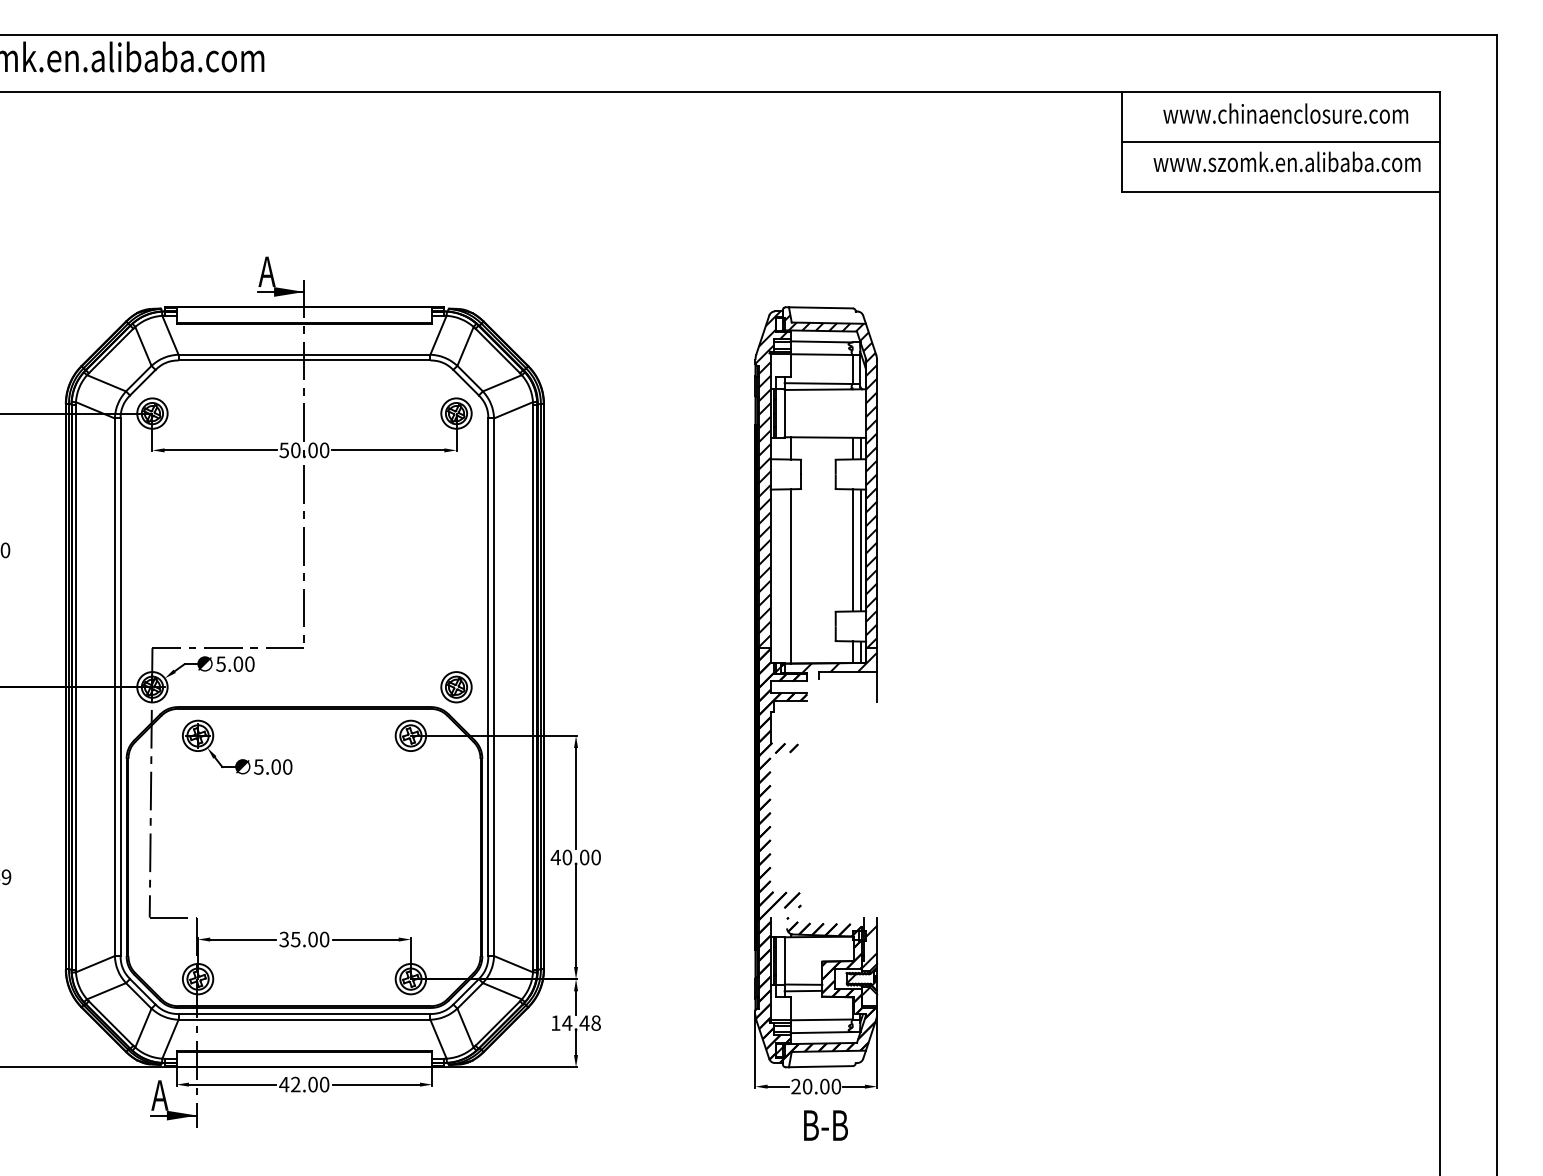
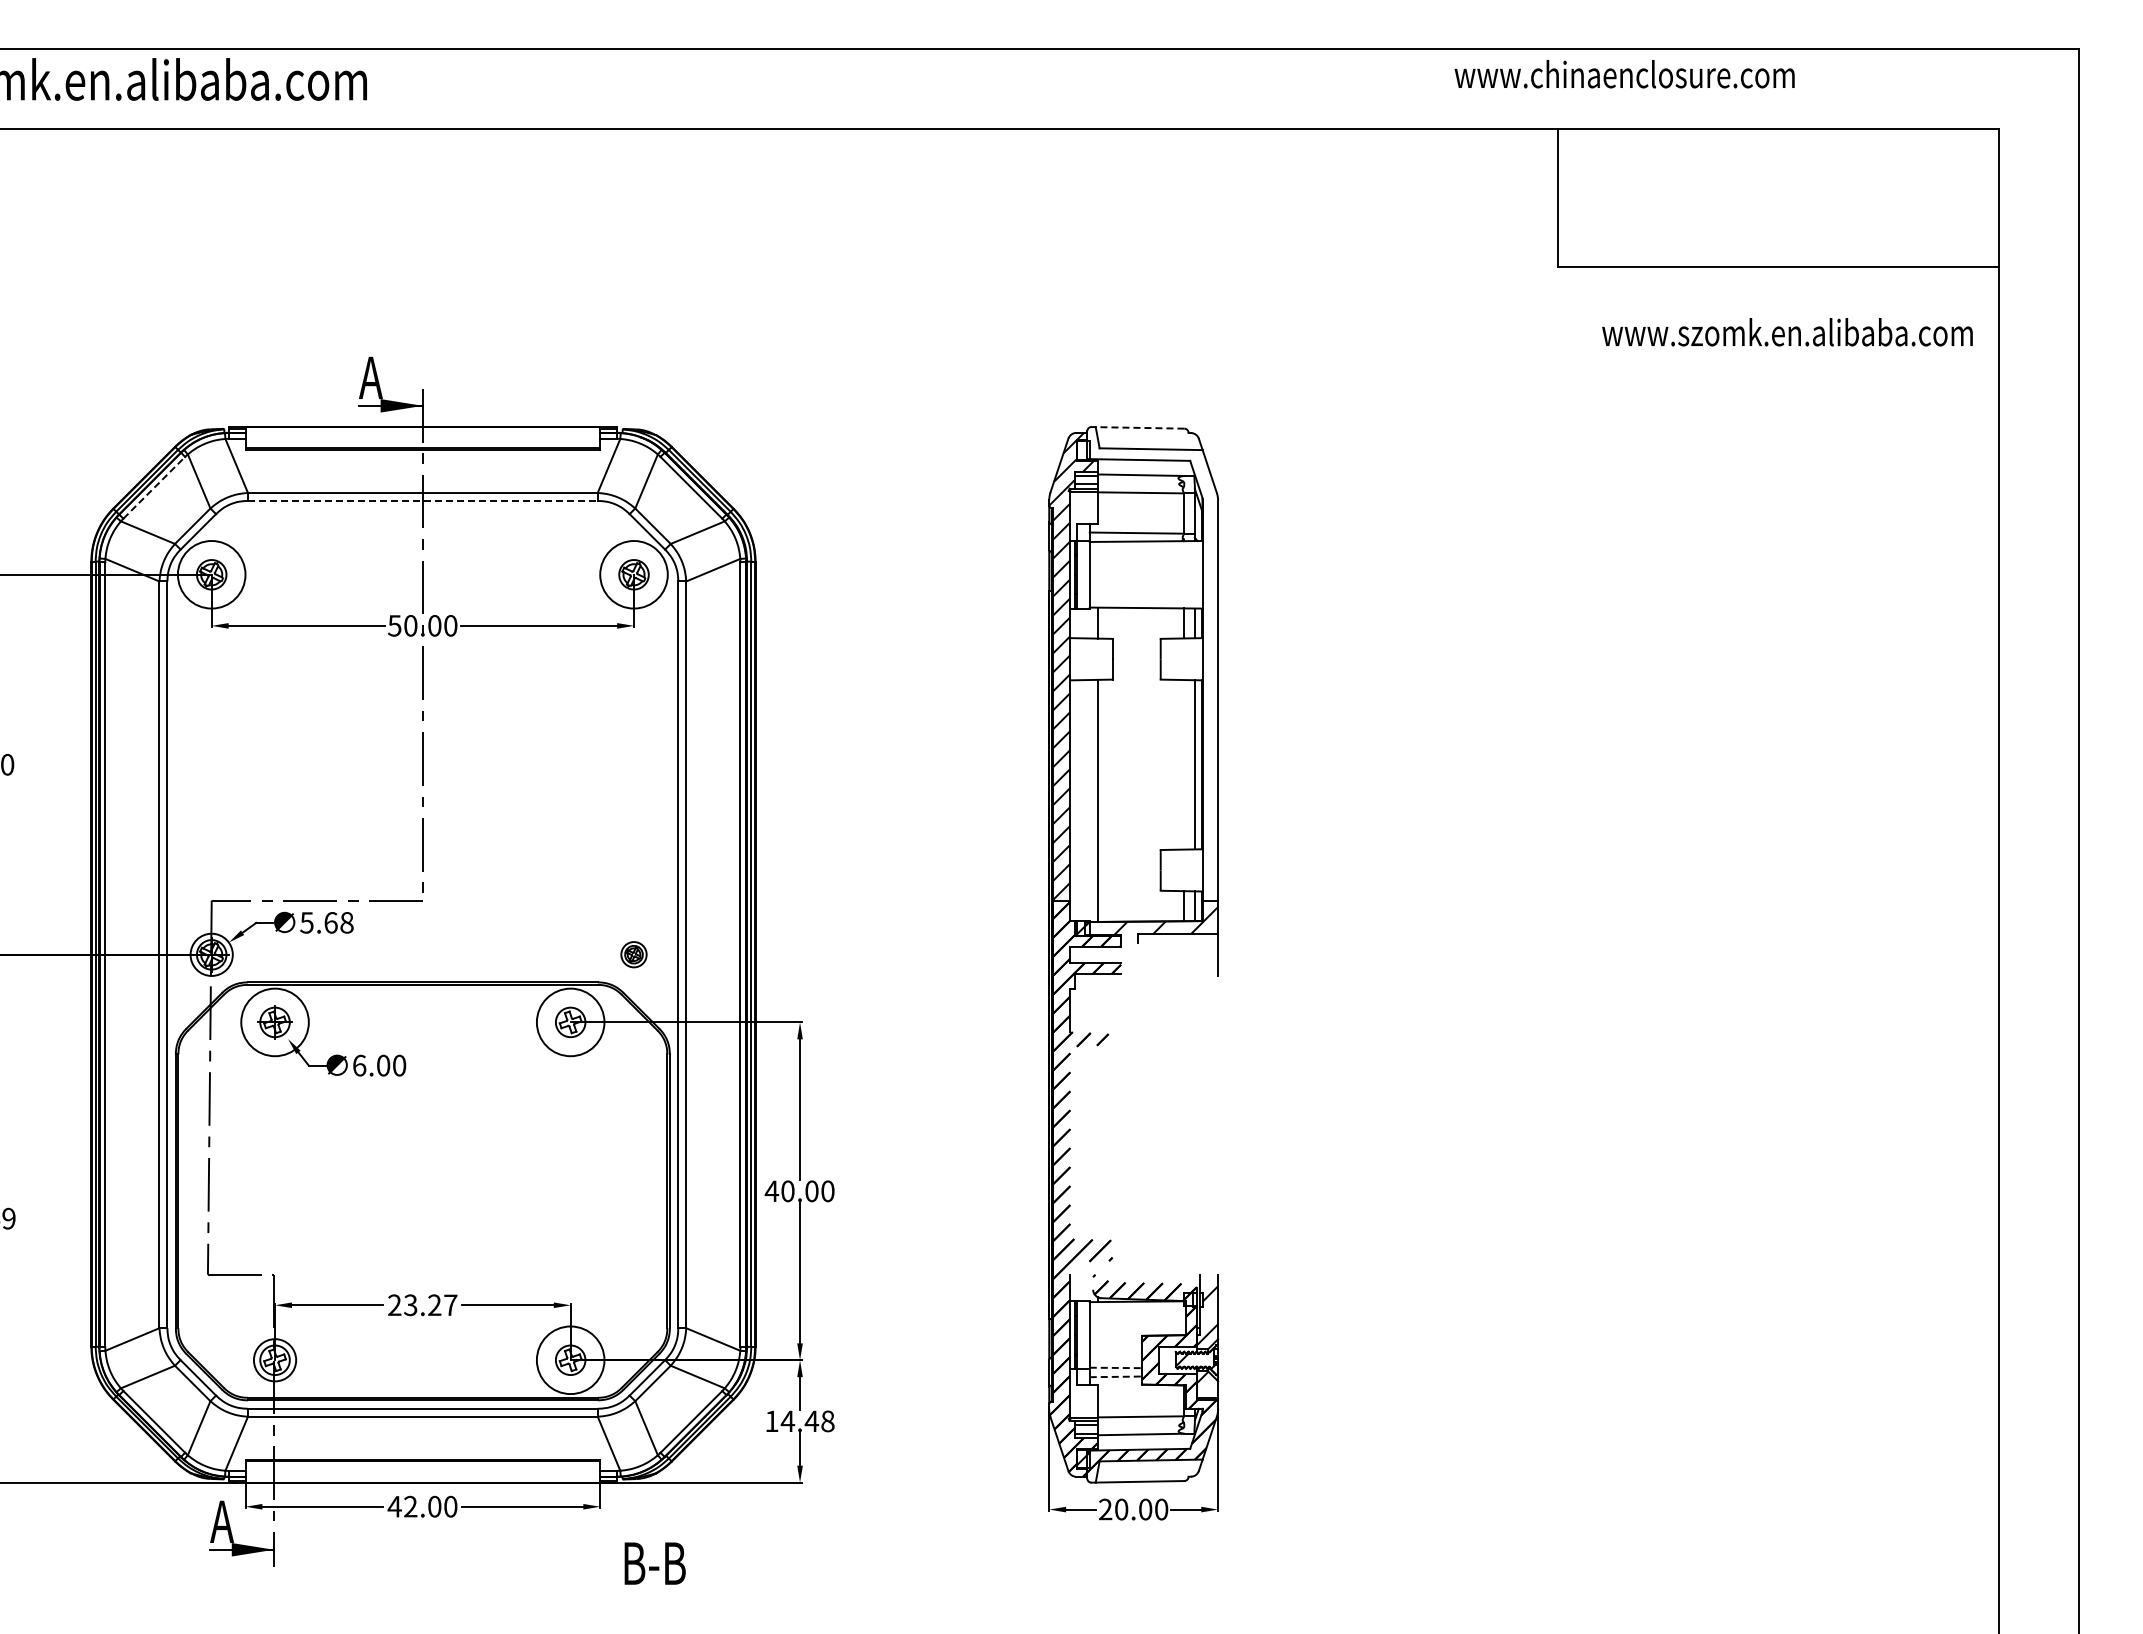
text: (1285, 113) -> (1624, 74), moved
line: (1280, 141) -> (1778, 197), removed
text: (1287, 162) -> (1787, 332), moved
line: (820, 307) -> (1139, 427), solid -> dashed
line: (111, 350) -> (154, 487), solid -> dashed
line: (304, 360) -> (422, 500), solid -> dashed
circle: (152, 413) -> (211, 574), size x1.6
circle: (456, 413) -> (633, 574), size x1.6
hatch: (829, 477) -> (1152, 663), removed
line: (852, 550) -> (1184, 764), removed
text: (243, 663) -> (338, 922), 5.00 -> 5.68
part: (456, 687) -> (633, 954), size x0.6
circle: (197, 735) -> (274, 1022), size x1.6
circle: (410, 735) -> (570, 1022), size x1.6
text: (258, 766) -> (359, 1065), 5.00 -> 6.00
text: (304, 939) -> (422, 1305), 35.00 -> 23.27
circle: (410, 979) -> (570, 1360), size x1.6
line: (803, 984) -> (1116, 1367), solid -> dashed
line: (803, 990) -> (1116, 1376), solid -> dashed
text: (825, 1125) -> (654, 1563), moved

